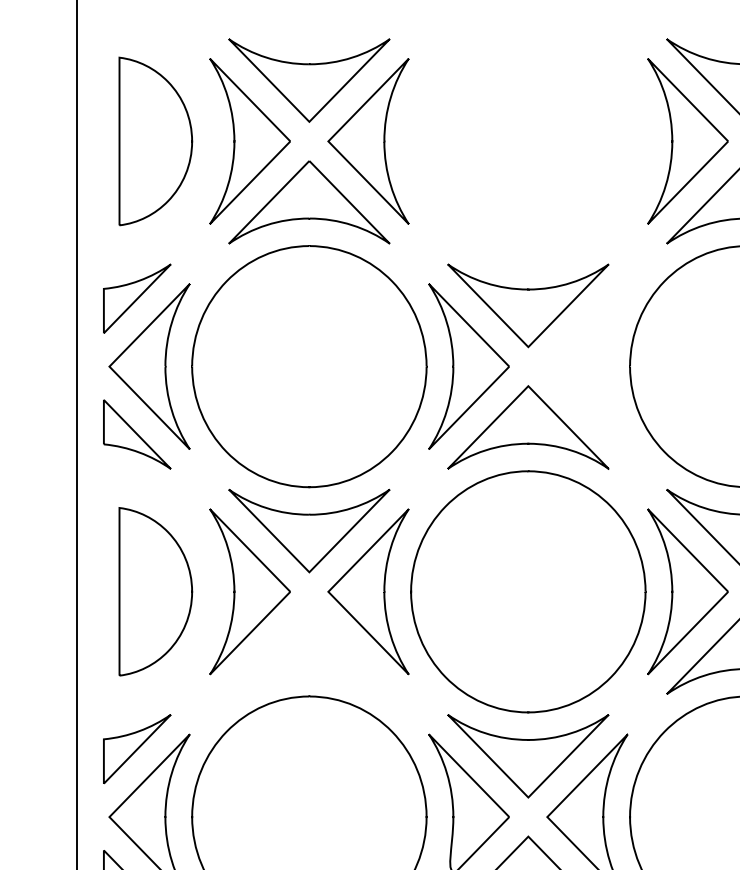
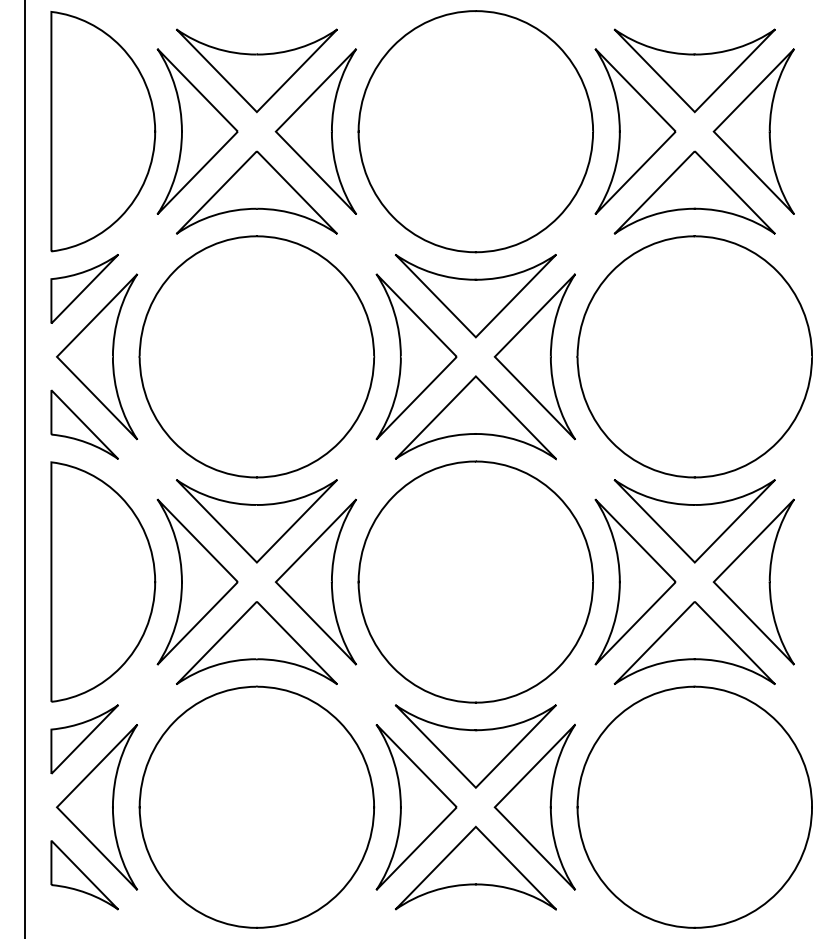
part: (155, 141) -> (103, 131), size x1.43
part: (527, 141) -> (475, 131), added
part: (586, 366) -> (534, 356), added
part: (155, 591) -> (103, 581), size x1.43
part: (308, 652) -> (256, 642), added

